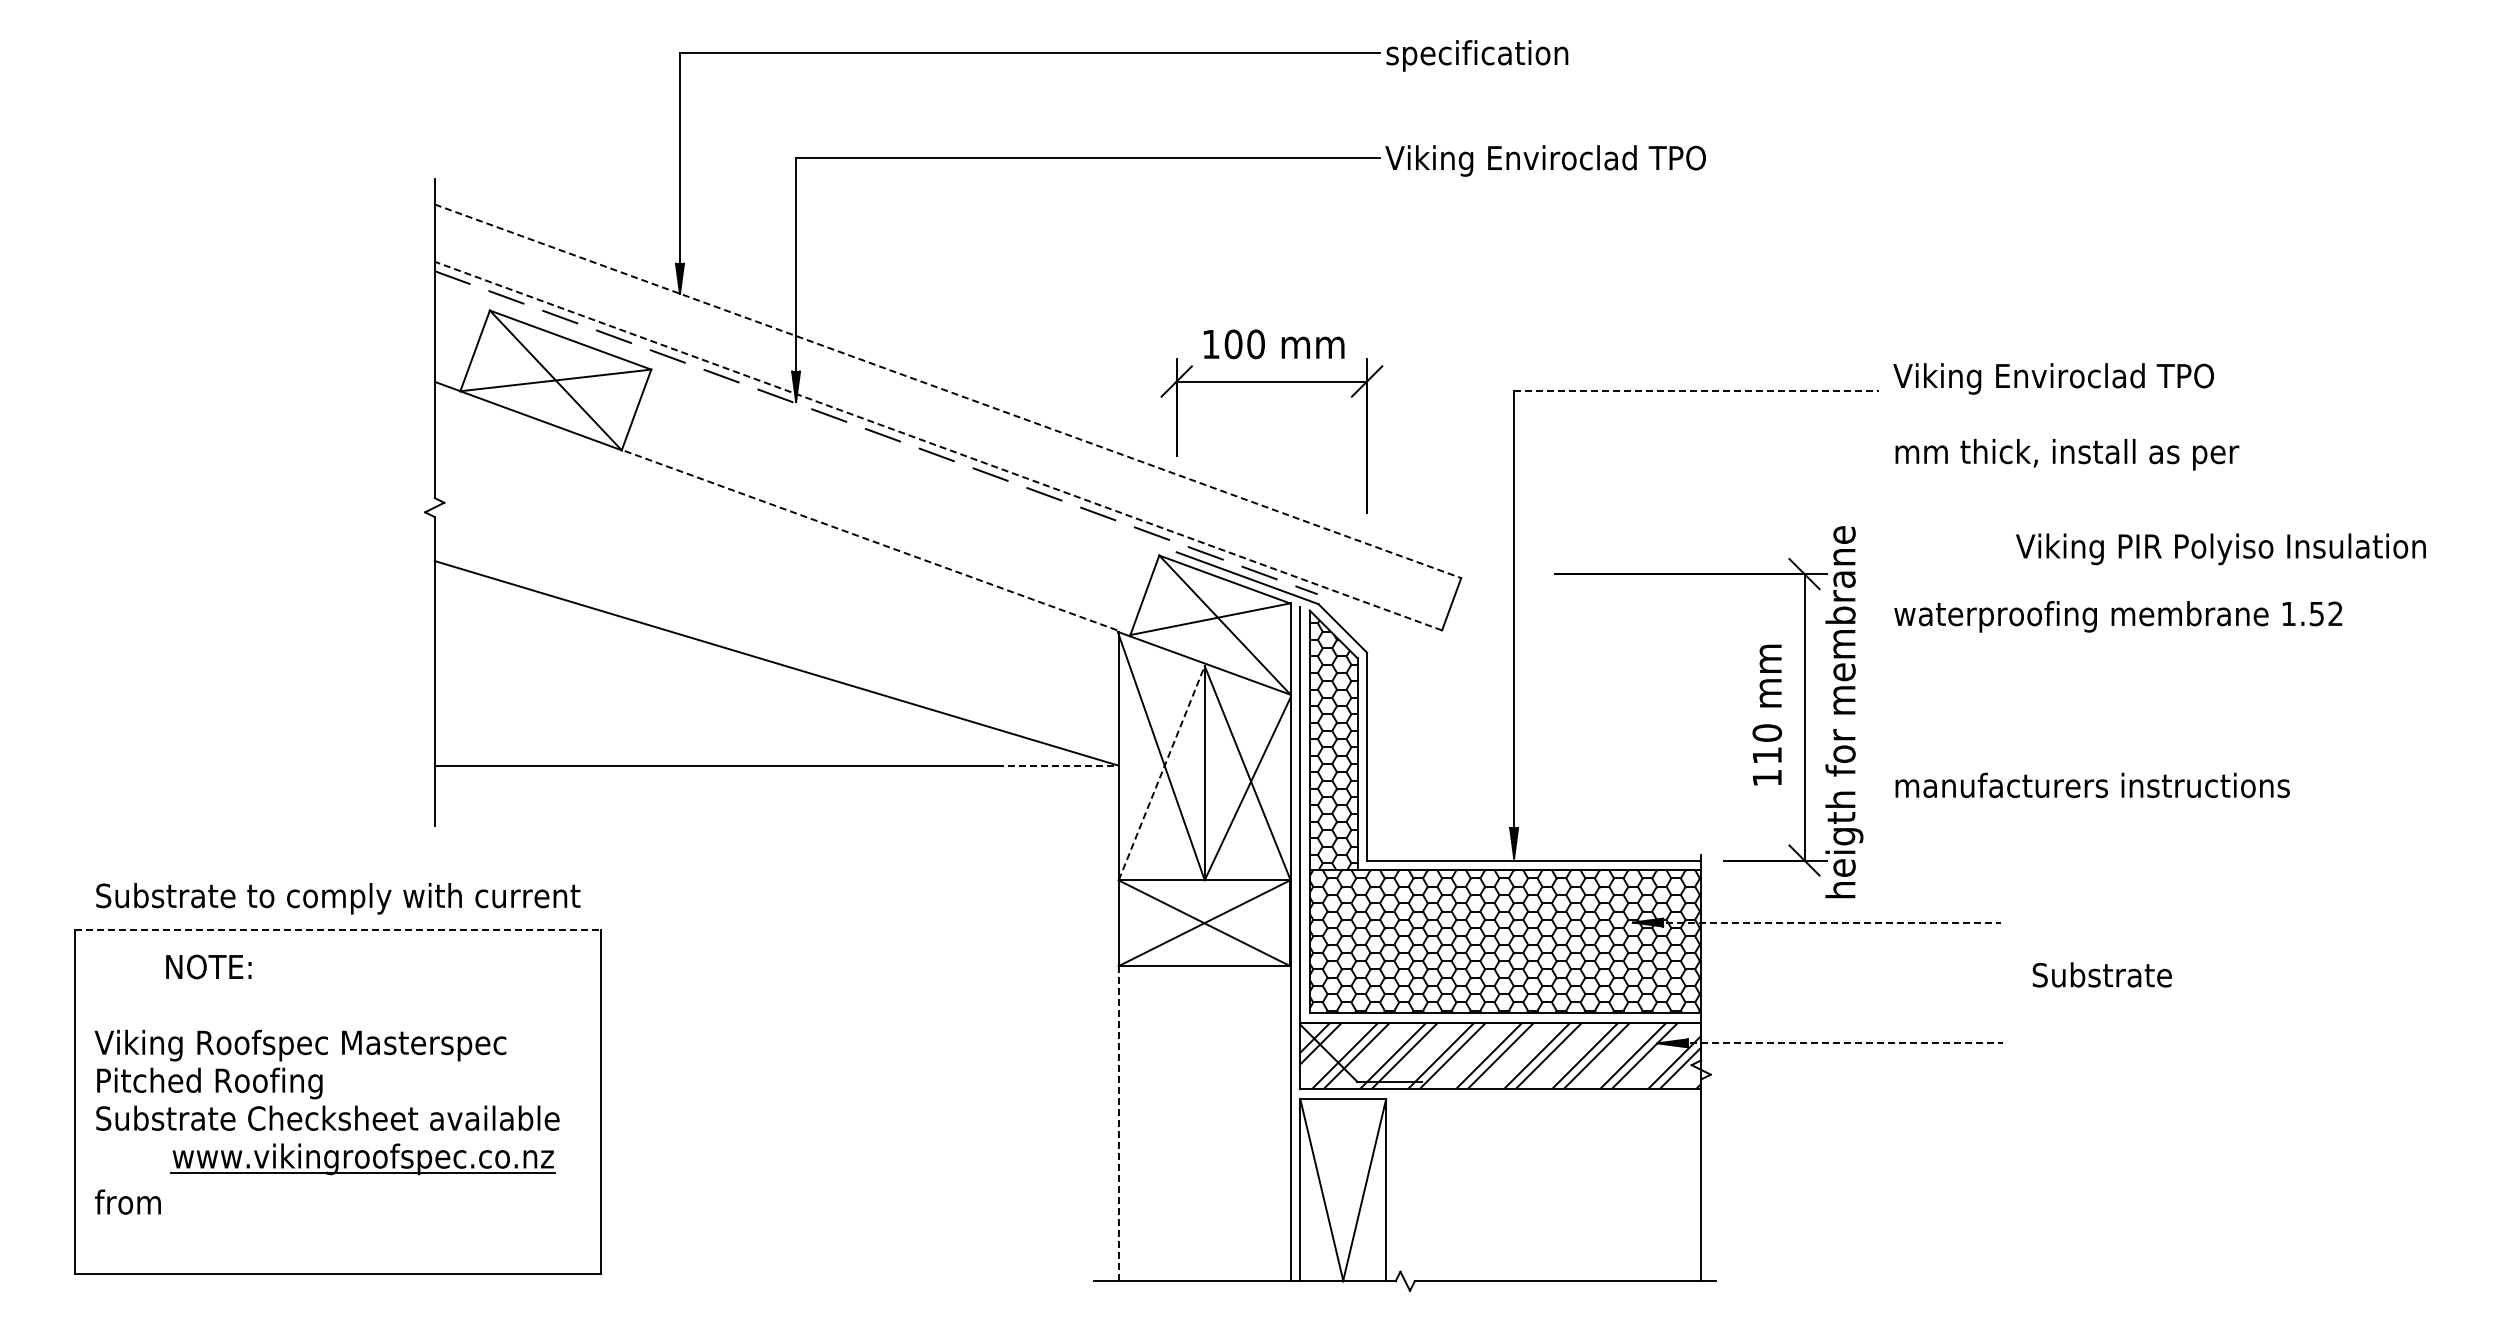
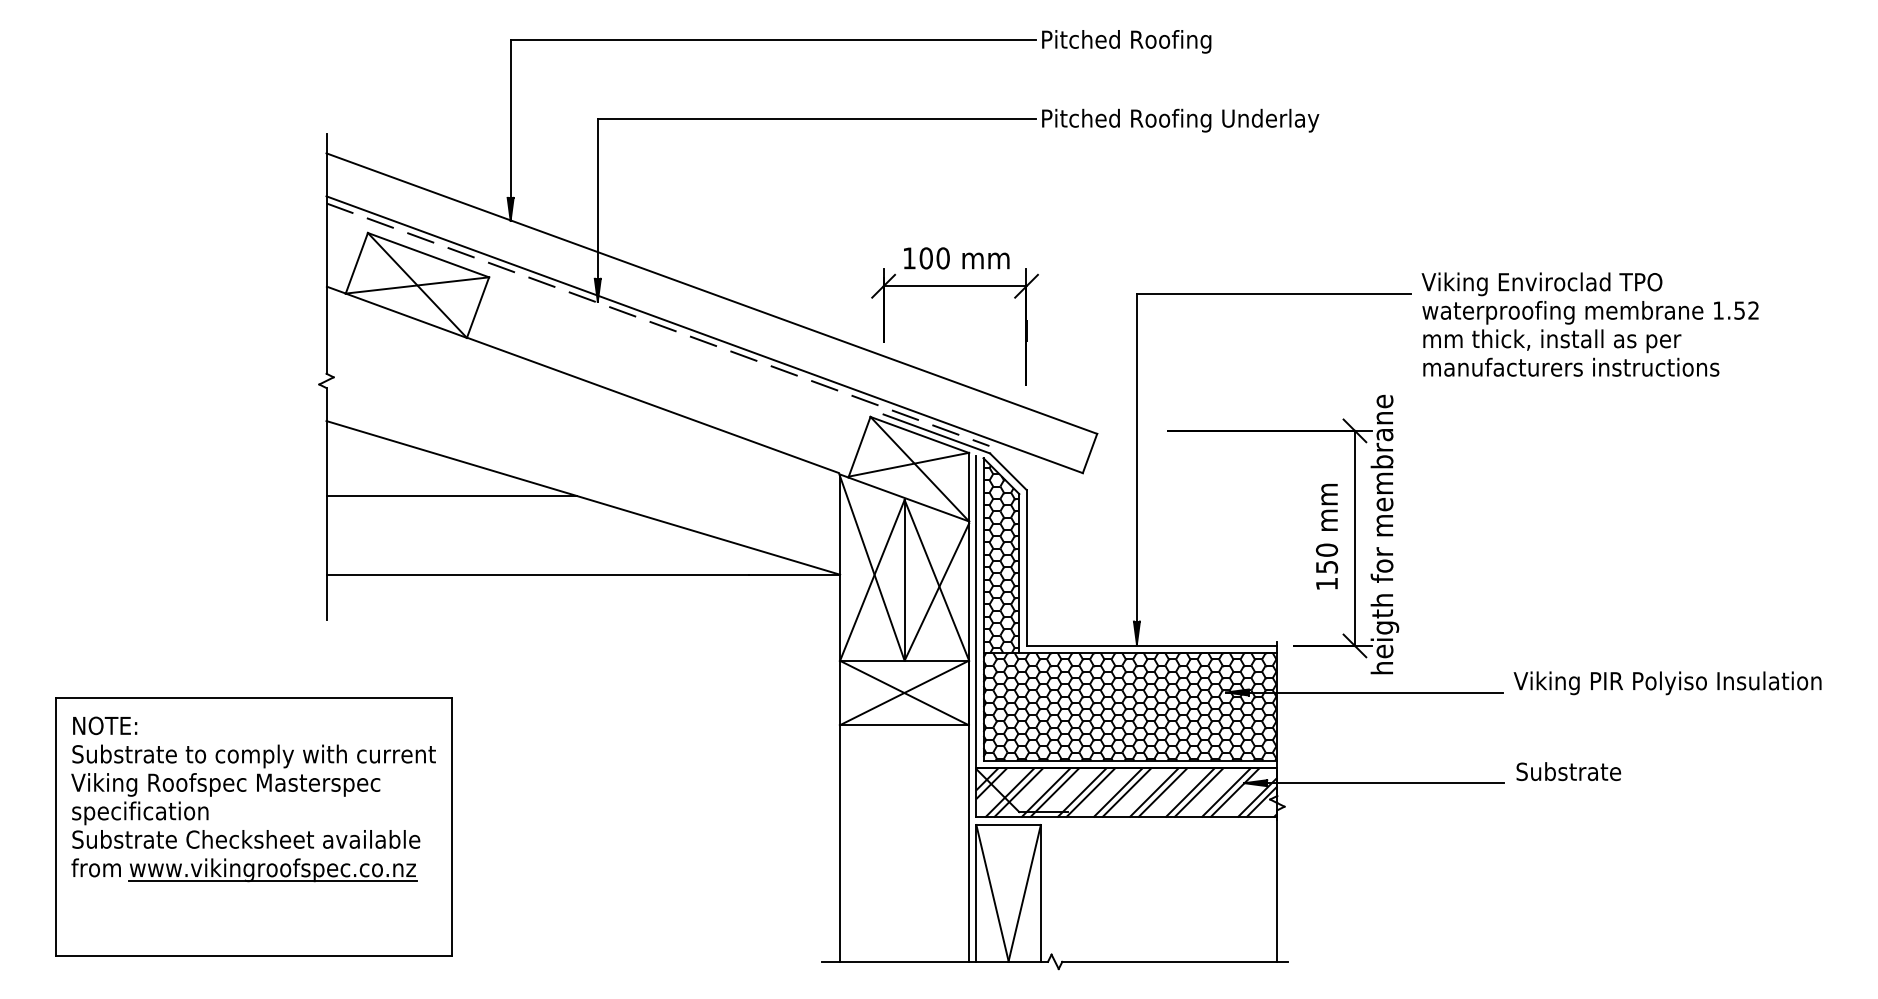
text: (1499, 55) -> (1125, 41), specification -> Pitched Roofing
text: (1570, 160) -> (1179, 120), Viking Enviroclad TPO -> Pitched Roofing Underlay
line: (948, 391) -> (712, 293), dashed -> solid
line: (1696, 391) -> (1273, 293), dashed -> solid
line: (937, 445) -> (703, 334), dashed -> solid
line: (869, 540) -> (652, 405), dashed -> solid
text: (2220, 549) -> (1667, 683), moved
text: (2118, 616) -> (1590, 312), moved
line: (600, 660) -> (450, 495), added
text: (1767, 755) -> (1327, 567), 110 -> 150
line: (1057, 765) -> (794, 574), dashed -> solid
line: (1161, 772) -> (872, 579), dashed -> solid
text: (2092, 784) -> (1571, 366), moved
text: (338, 898) -> (254, 756), moved
line: (1817, 922) -> (1364, 692), dashed -> solid
line: (338, 929) -> (254, 697), dashed -> solid
text: (208, 966) -> (104, 725), moved
text: (2101, 974) -> (1568, 771), moved
line: (1830, 1043) -> (1374, 783), dashed -> solid
text: (208, 1083) -> (156, 813), Pitched Roofing -> specification
line: (1118, 1123) -> (839, 843), dashed -> solid
text: (127, 1201) -> (95, 867), moved

